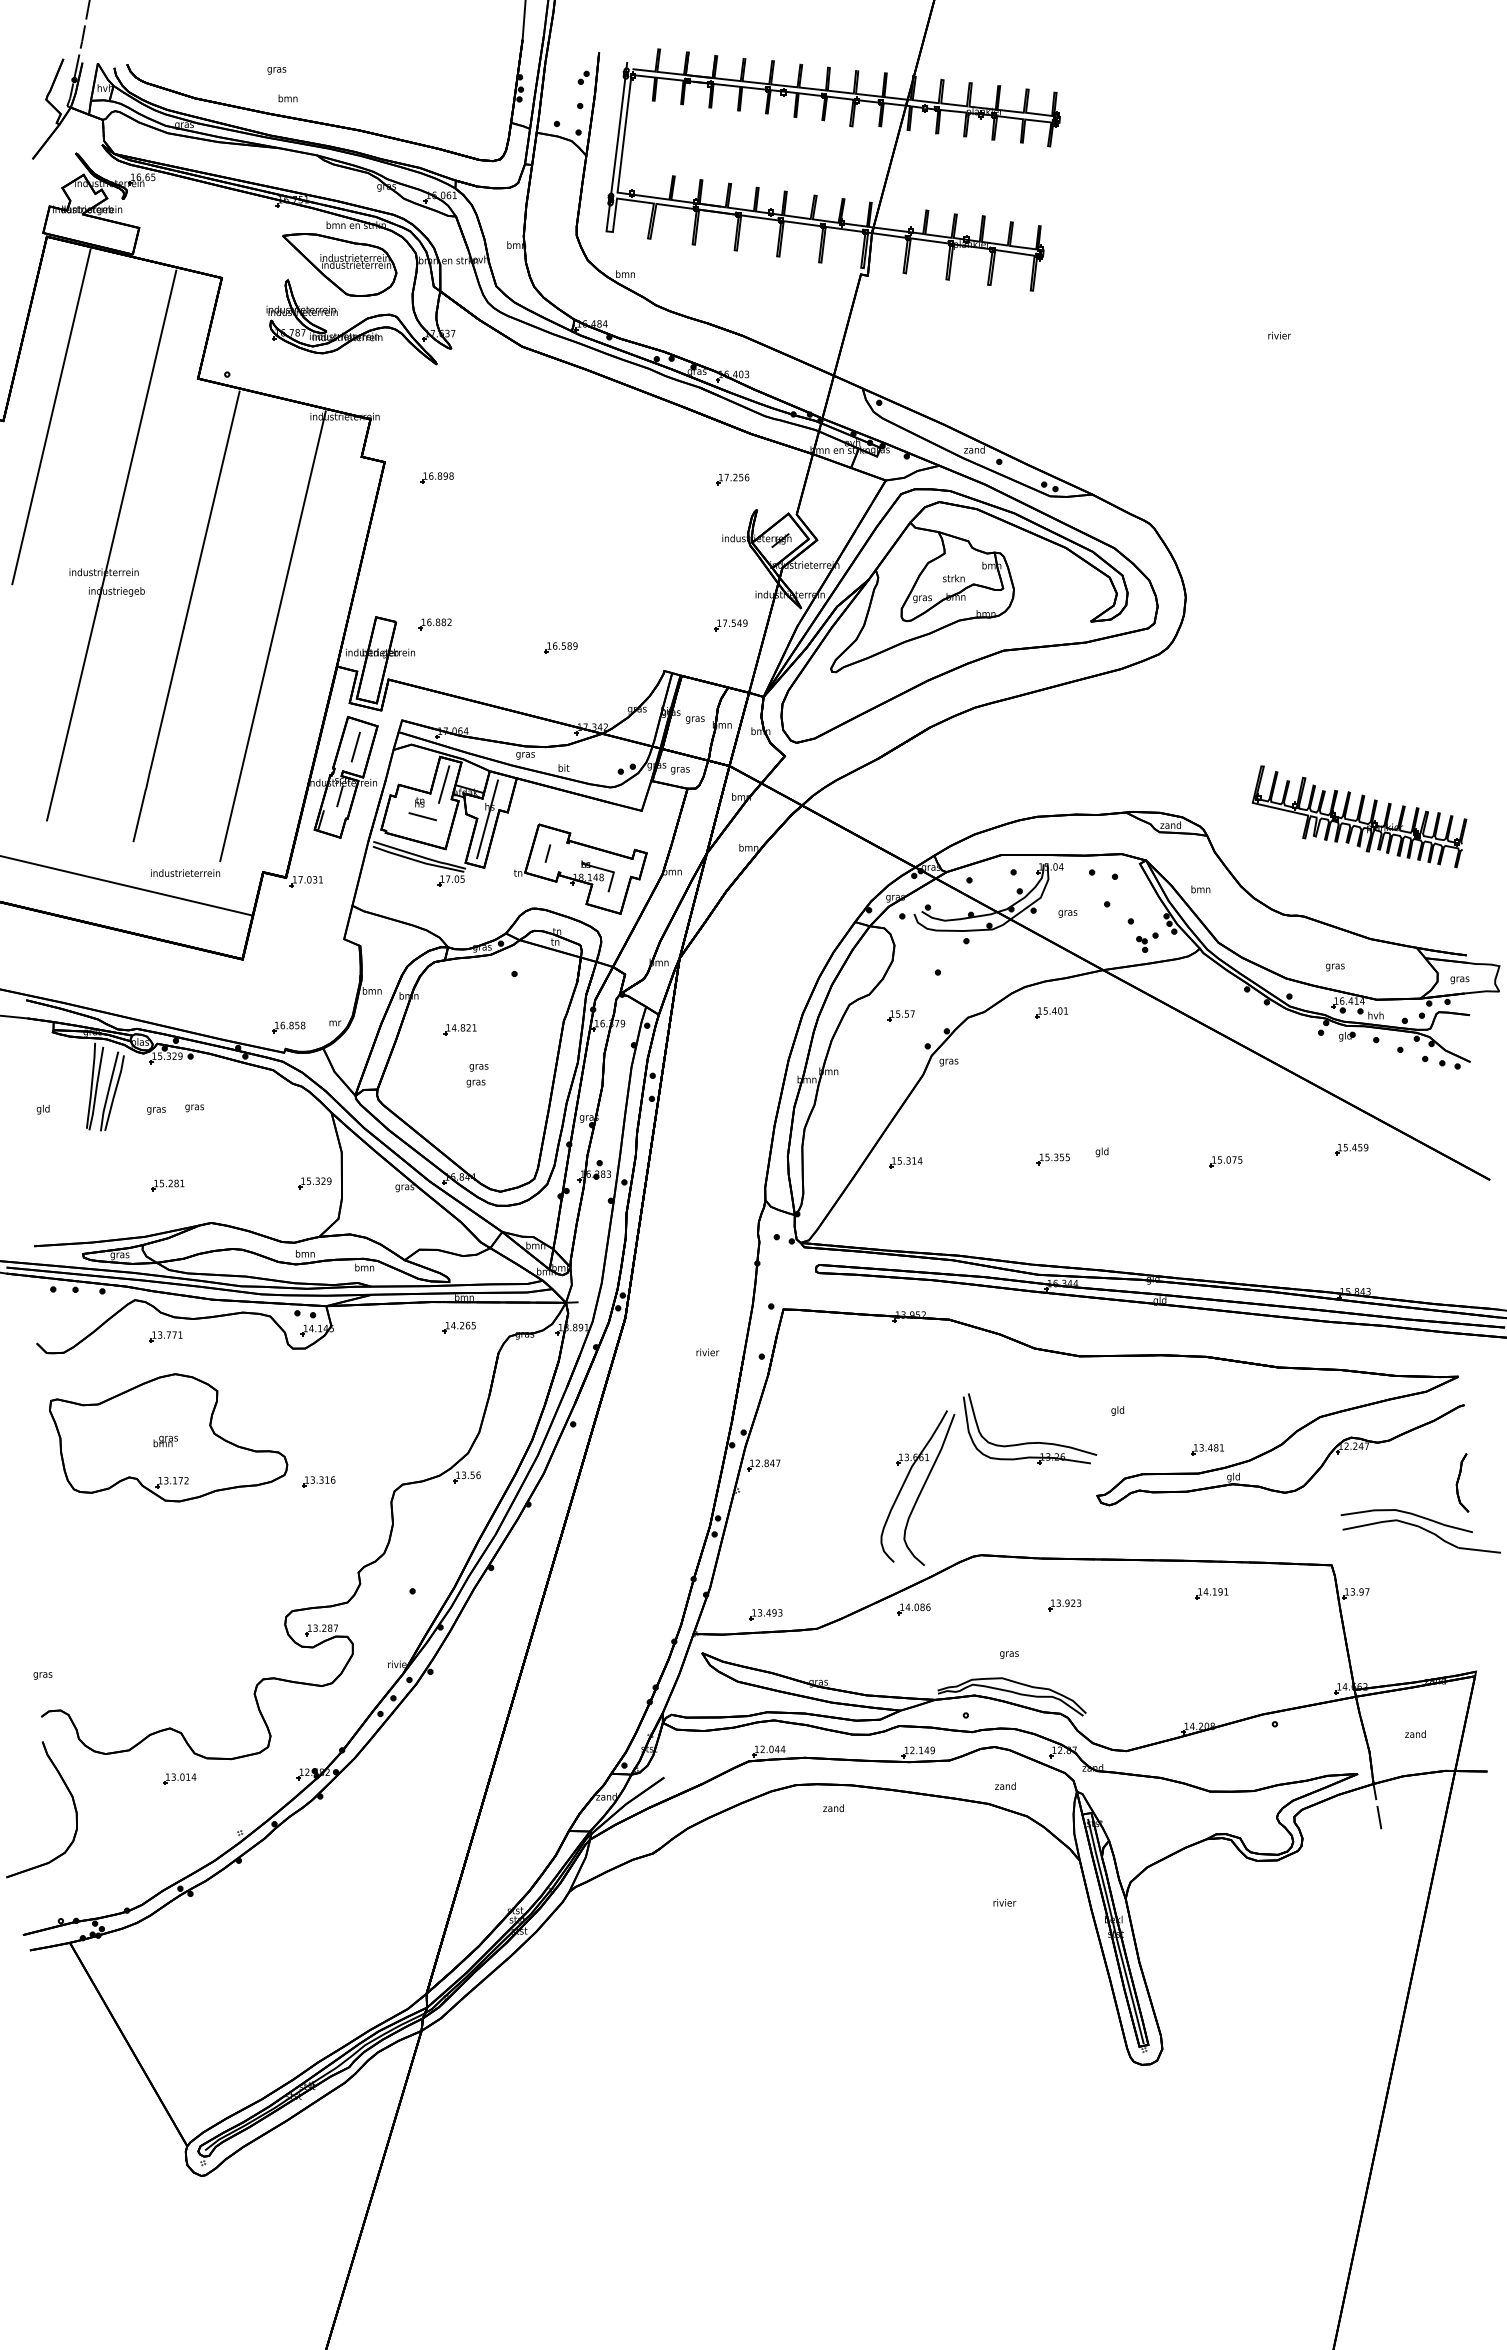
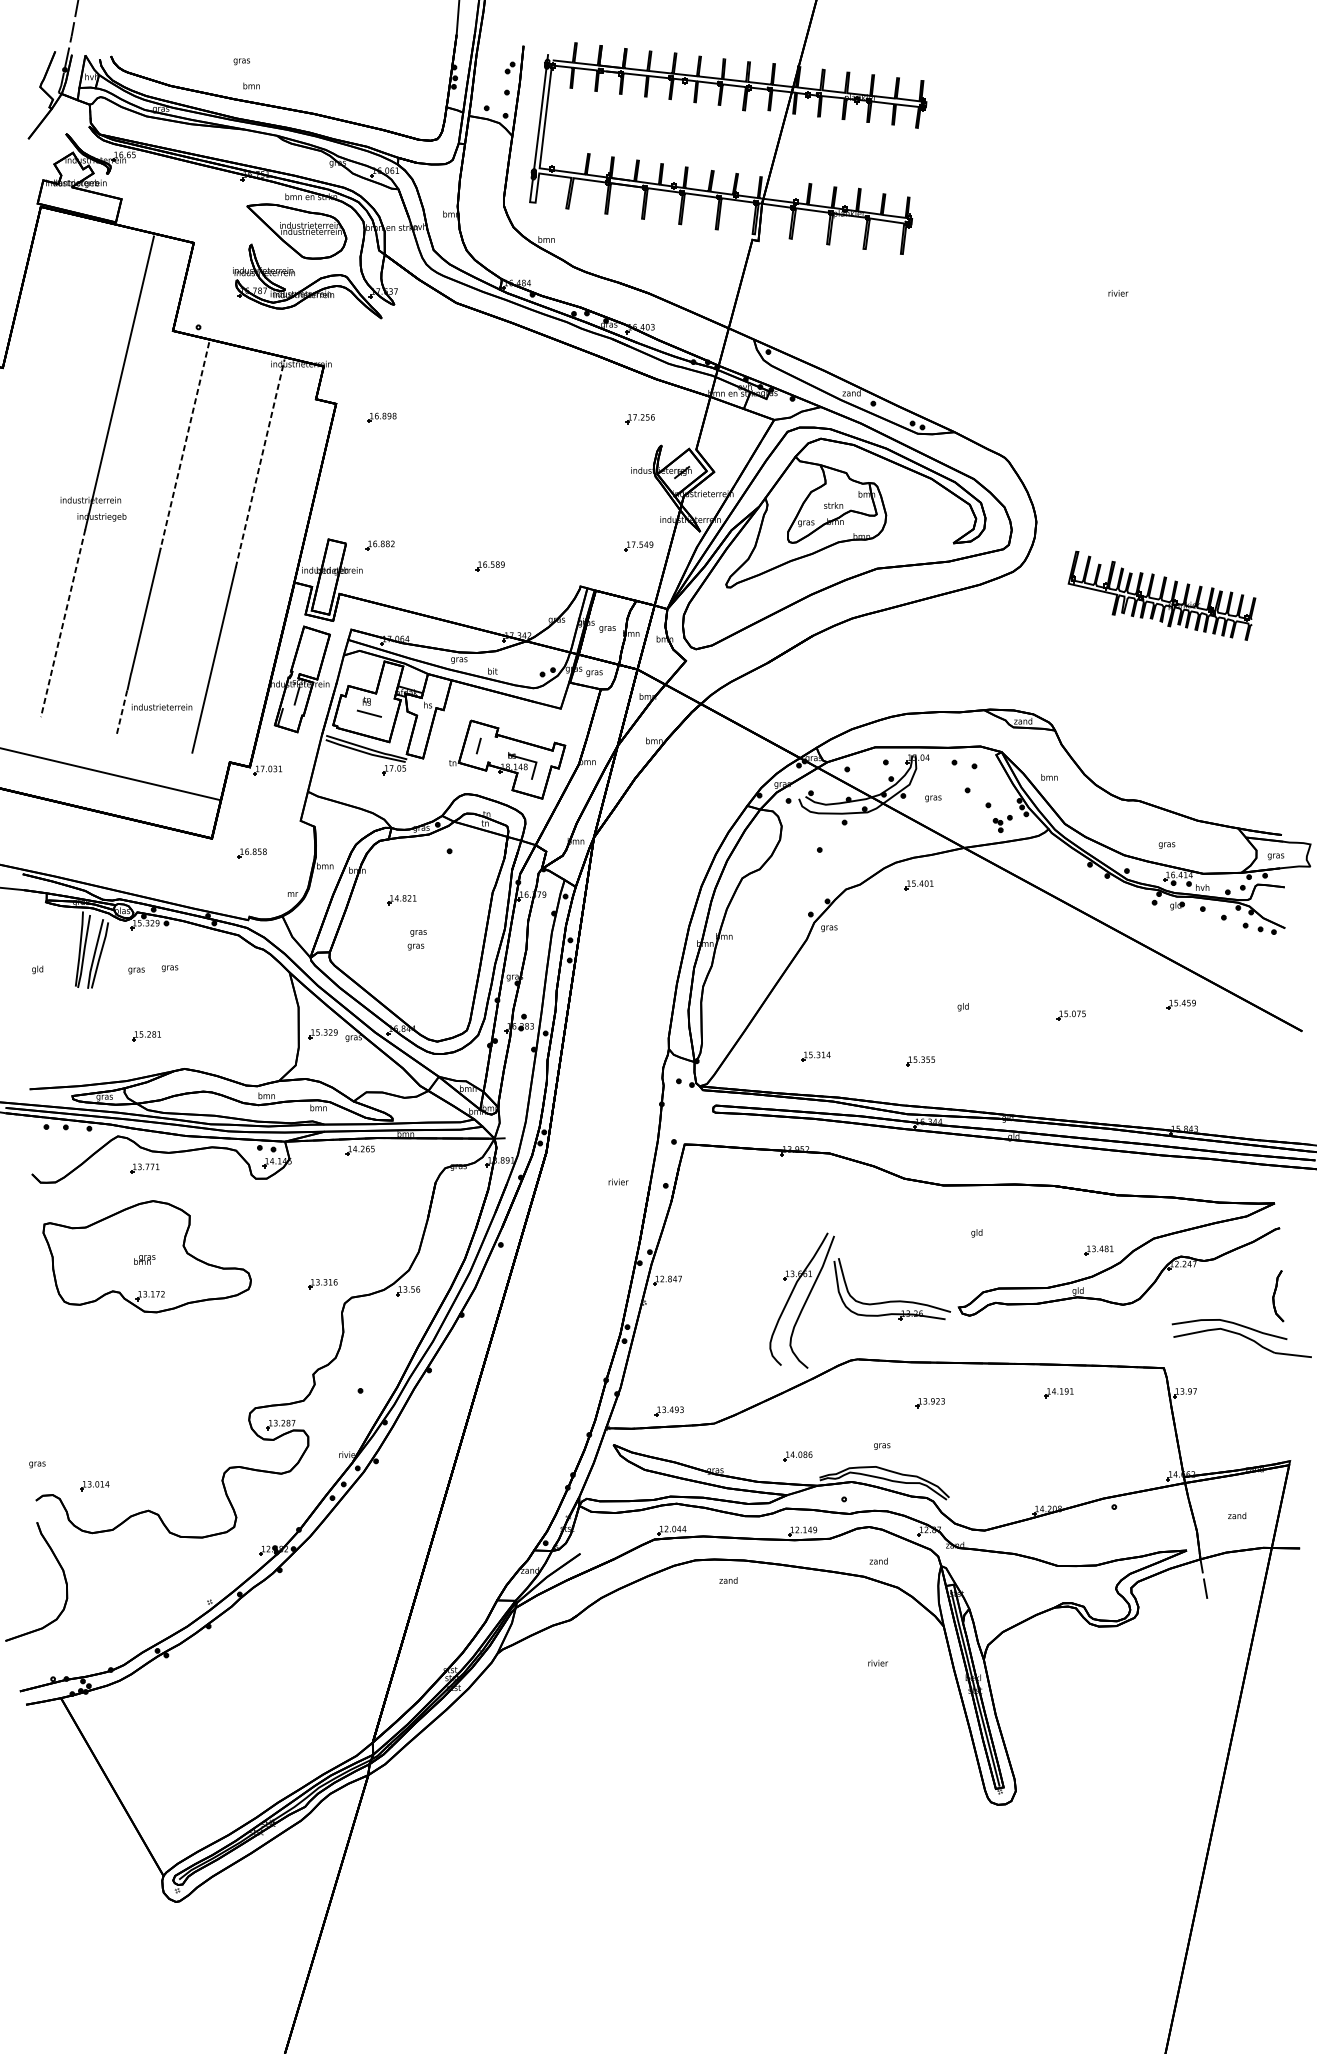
line: (51, 416) -> (44, 363), removed
line: (211, 510) -> (184, 446), solid -> dashed
line: (297, 529) -> (259, 462), solid -> dashed
line: (72, 713) -> (63, 623), solid -> dashed
line: (355, 746) -> (310, 652), removed
line: (443, 784) -> (387, 685), removed
line: (139, 816) -> (121, 713), solid -> dashed
part: (1359, 816) -> (1161, 595), moved
line: (487, 819) -> (425, 716), removed
text: (185, 872) -> (162, 706), moved
part: (900, 1015) -> (786, 887), removed
part: (288, 1027) -> (252, 853), moved
part: (1052, 1159) -> (919, 1061), moved
part: (905, 1162) -> (815, 1056), moved
part: (314, 1183) -> (322, 1034), moved
part: (458, 1327) -> (359, 1150), moved
part: (1029, 1442) -> (891, 1301), moved
part: (1207, 1449) -> (1099, 1250), moved
part: (318, 1481) -> (322, 1283), moved
part: (913, 1609) -> (797, 1456), moved
part: (179, 1778) -> (94, 1485), moved

